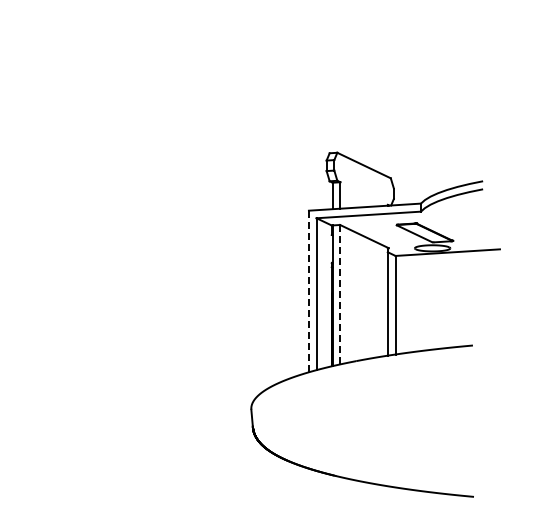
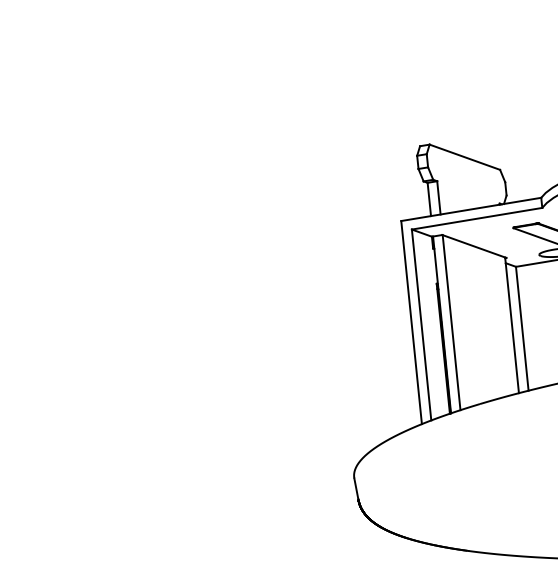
line: (308, 291) -> (411, 322), dashed -> solid
line: (340, 294) -> (451, 322), dashed -> solid

